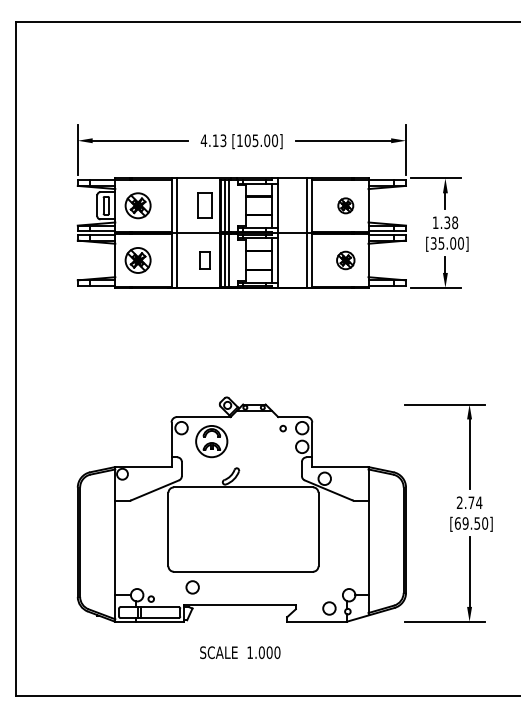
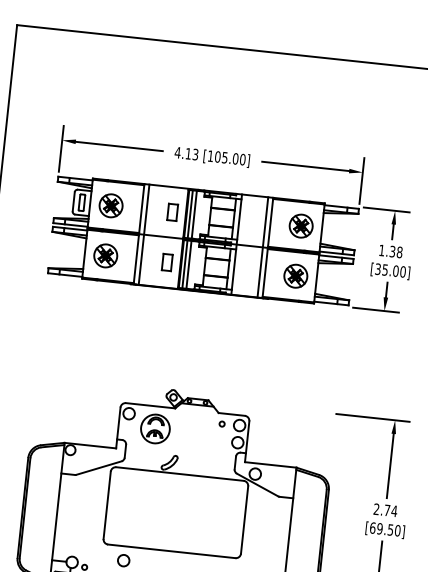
part: (204, 205) -> (171, 212), size x0.71
part: (345, 205) -> (301, 225), size x1.67
part: (345, 260) -> (295, 276), size x1.43

